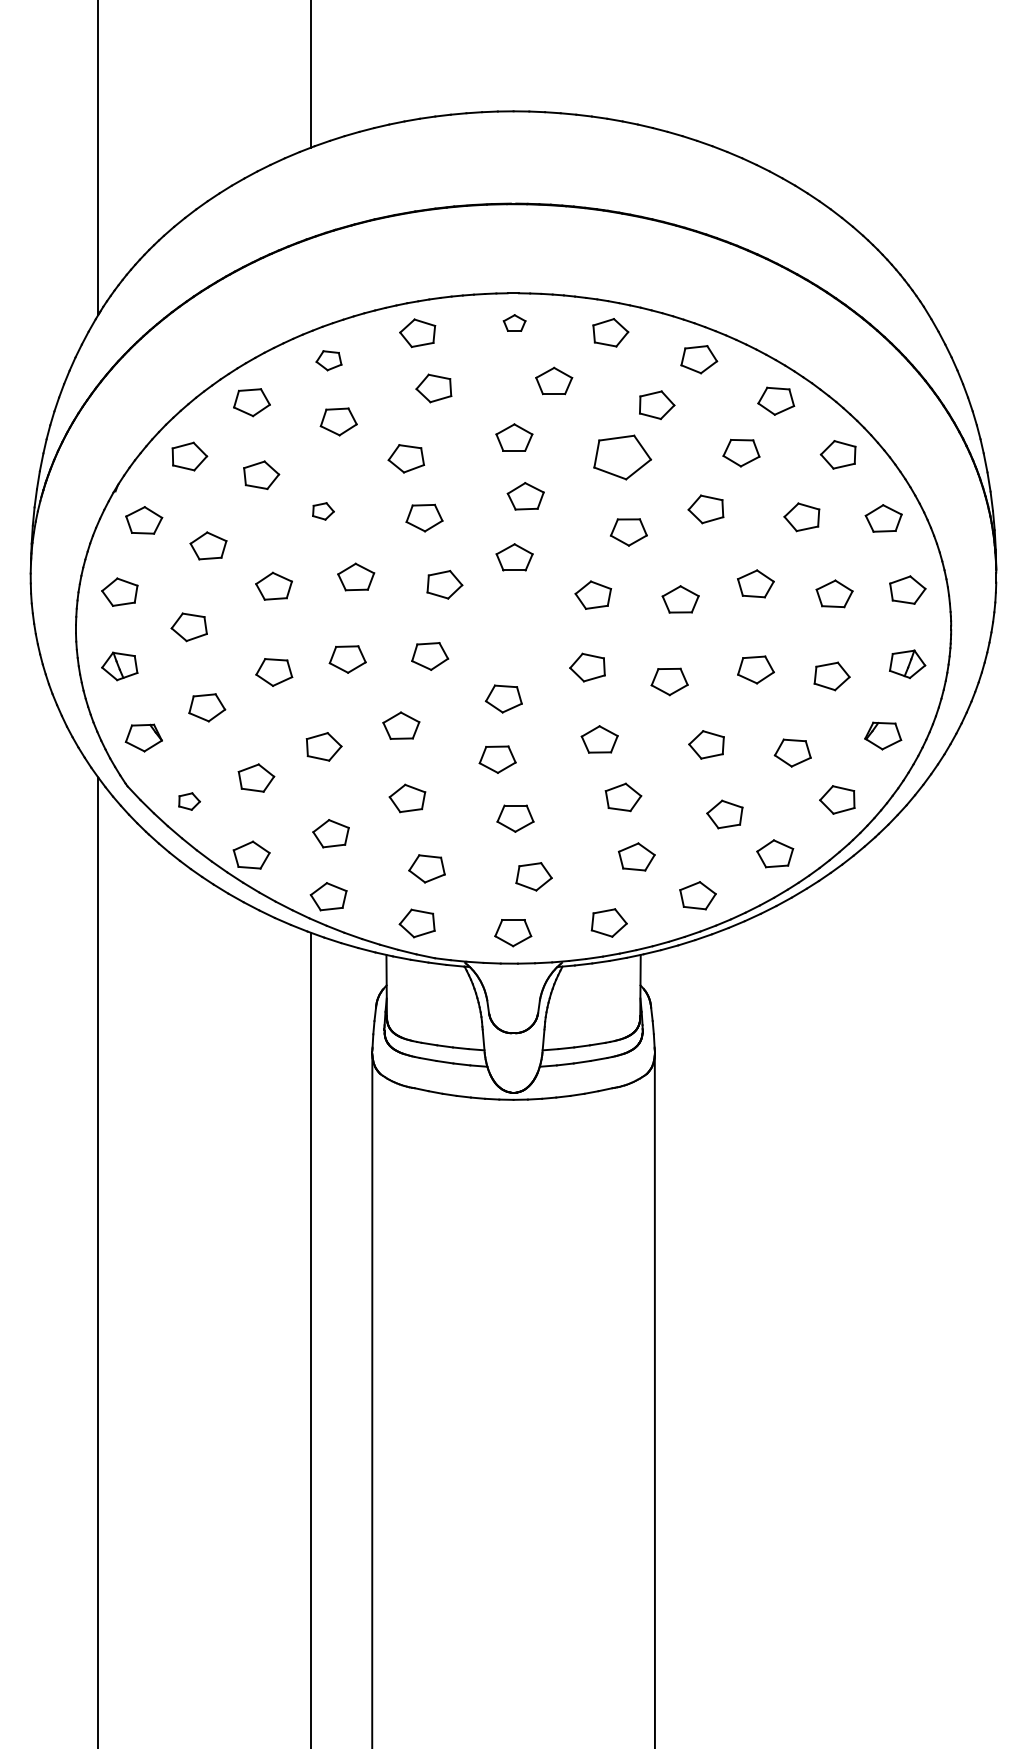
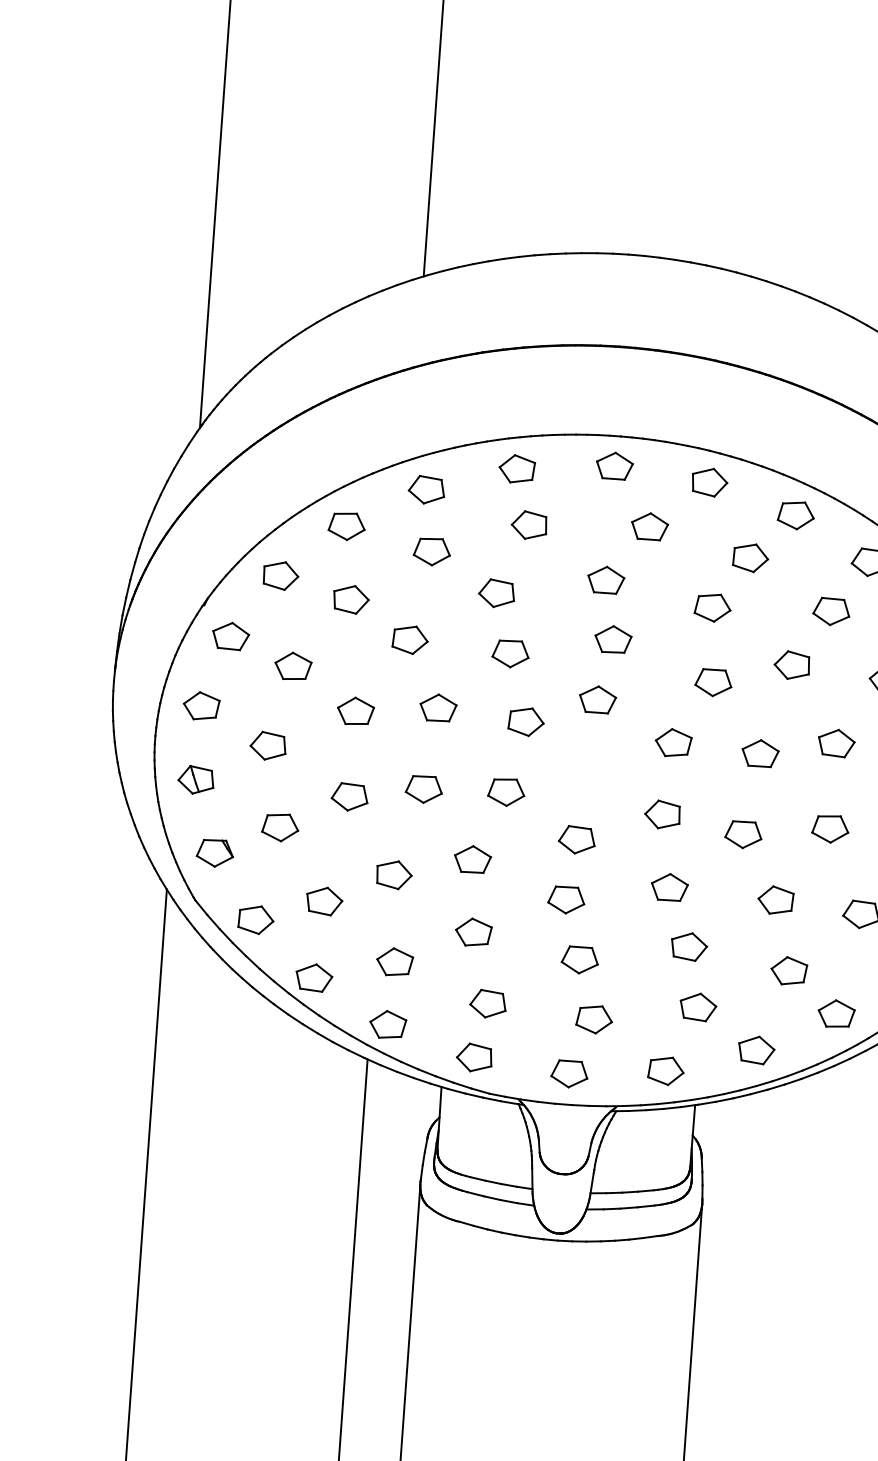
part: (514, 322) -> (614, 465), size x1.67
part: (328, 360) -> (426, 489), size x1.43
part: (622, 457) -> (712, 607), size x0.62
part: (323, 511) -> (410, 640), size x1.67
part: (189, 801) -> (256, 919), size x1.67

